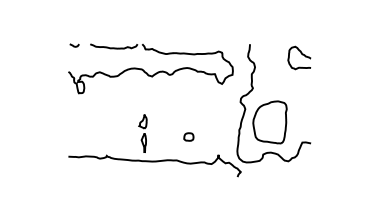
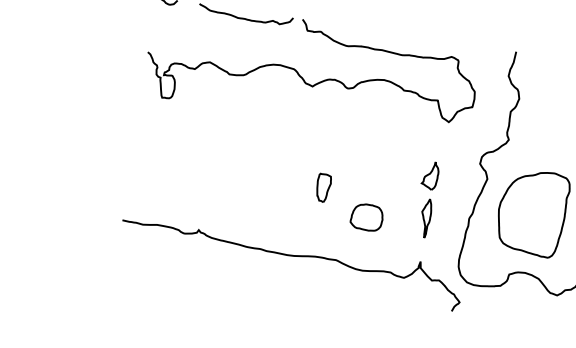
part: (165, 125) -> (324, 187), added
part: (142, 133) -> (425, 198), moved
part: (188, 136) -> (366, 216), size x1.67

